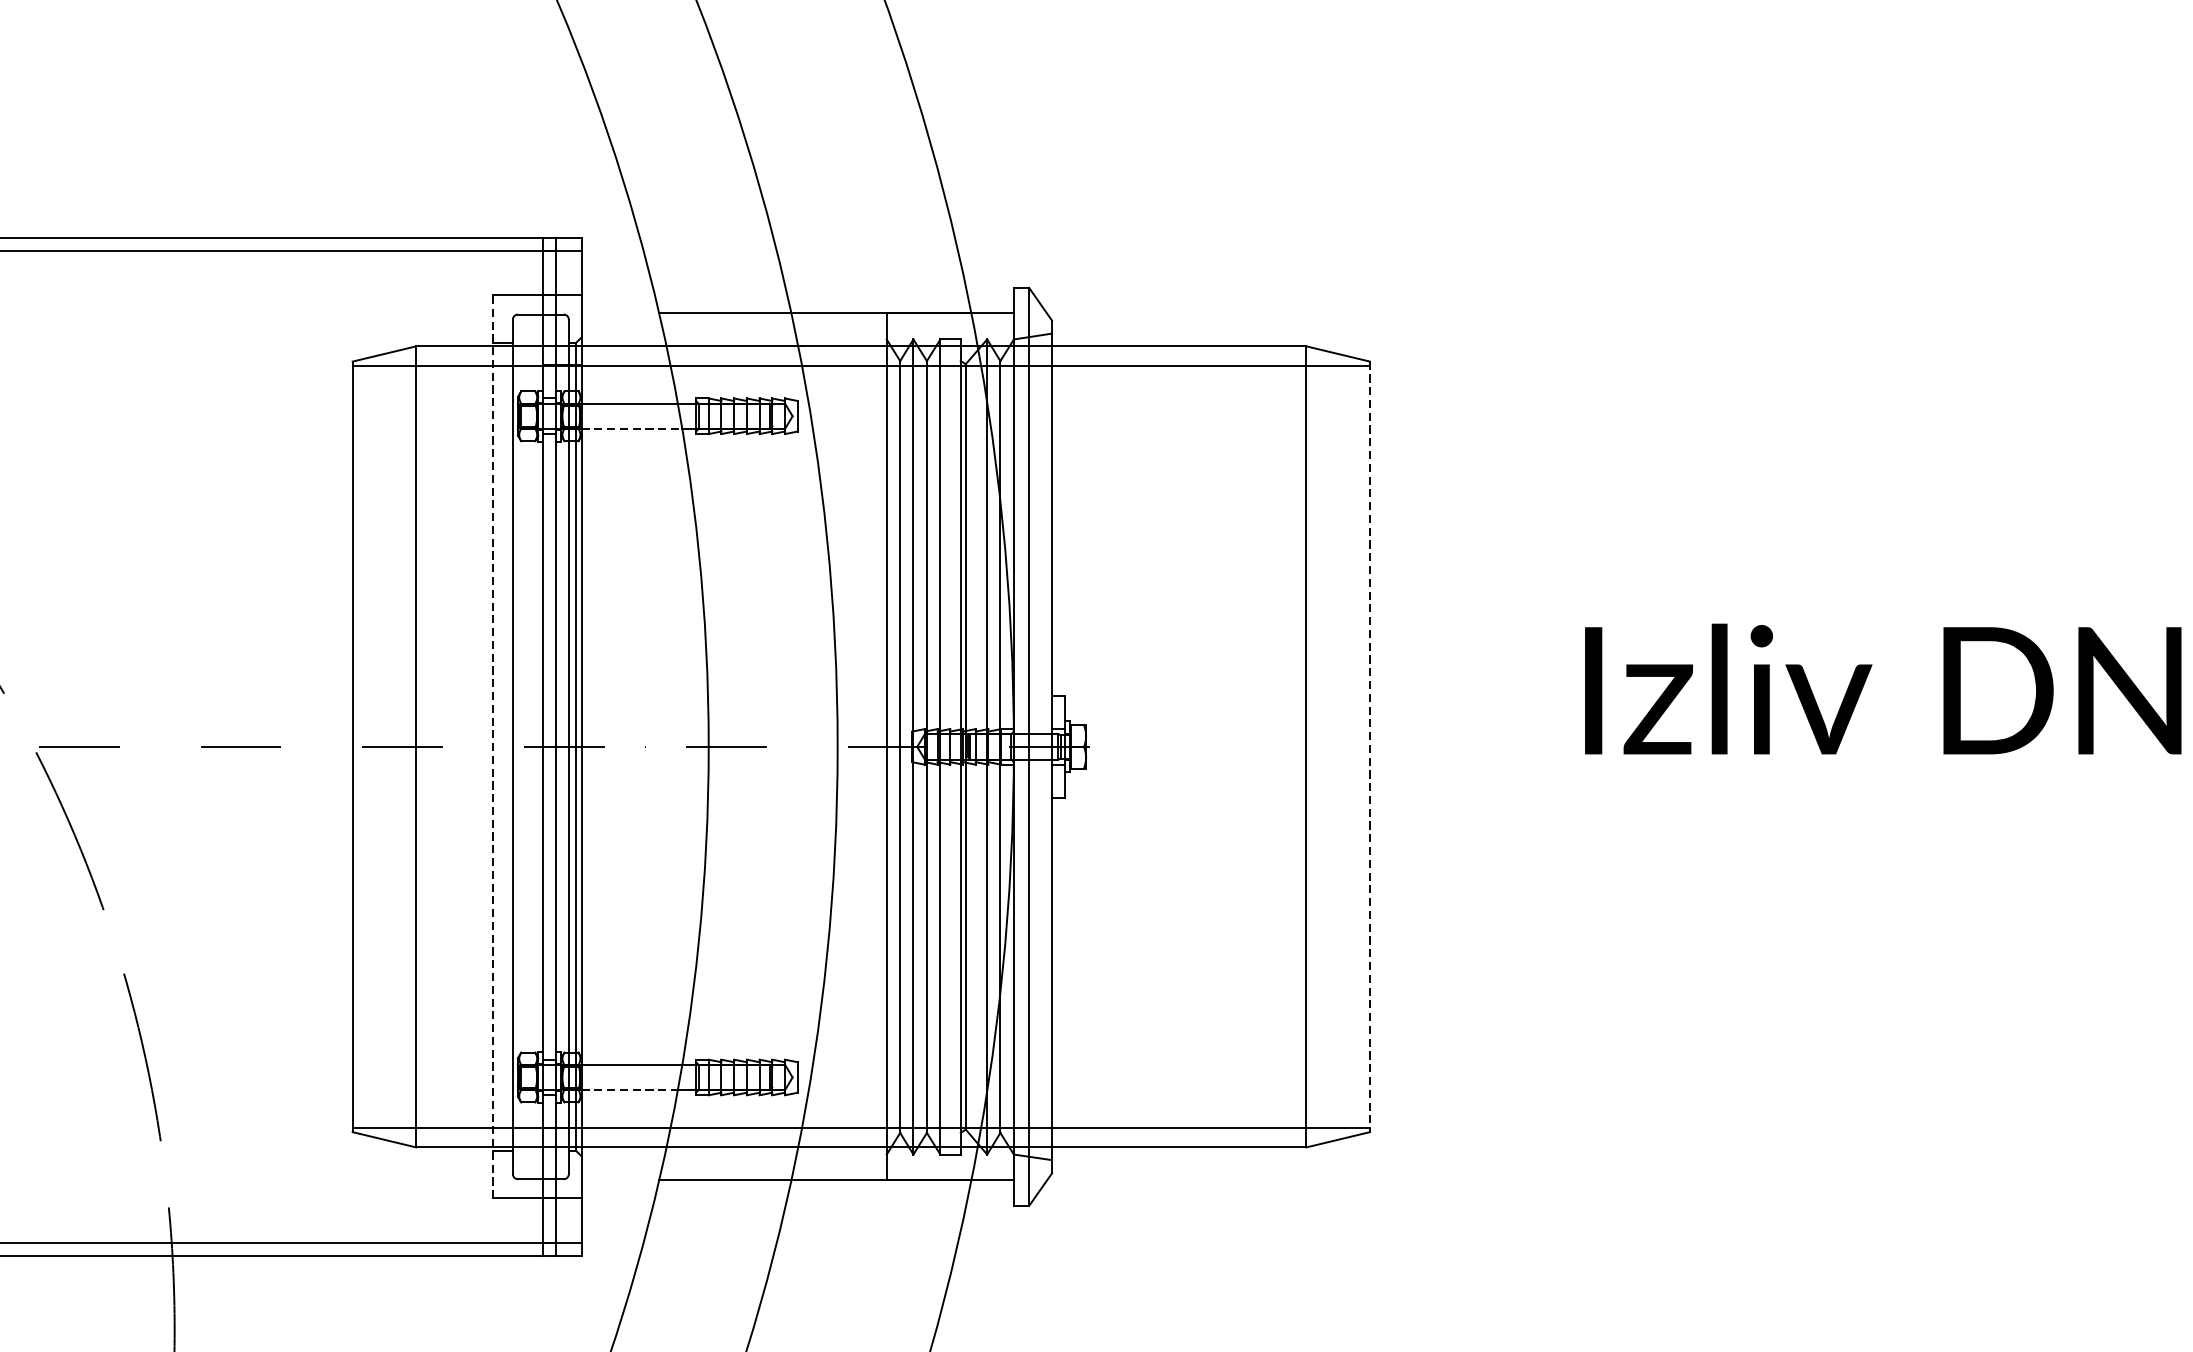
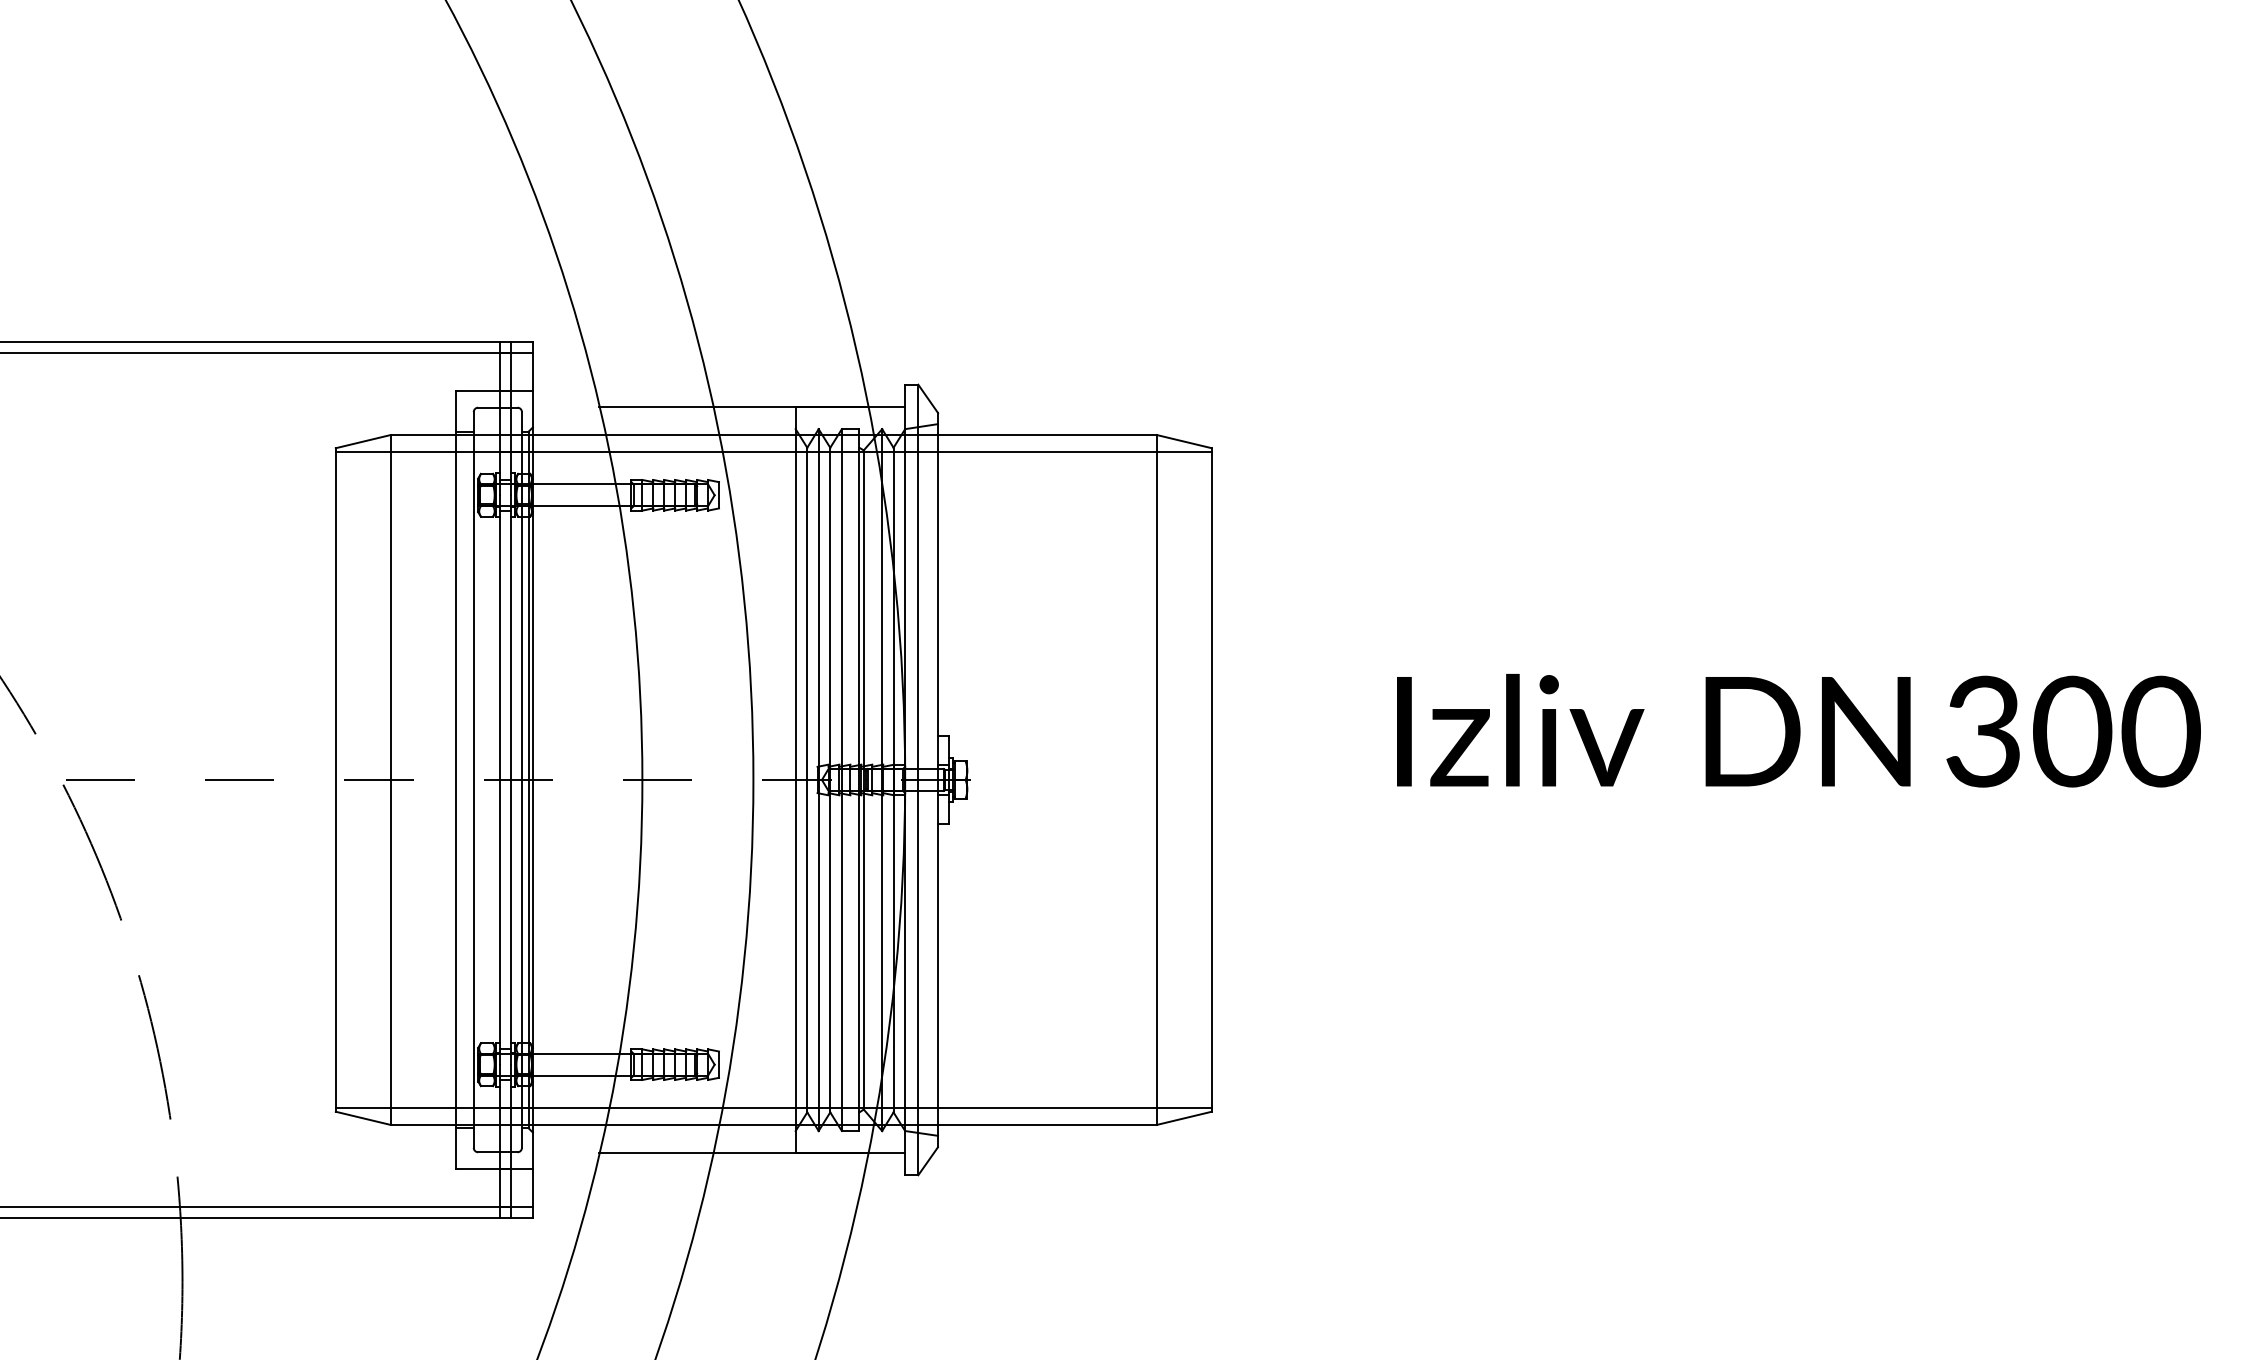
line: (632, 429) -> (576, 506), dashed -> solid
line: (492, 746) -> (456, 779), dashed -> solid
line: (1369, 746) -> (1211, 779), dashed -> solid
line: (629, 1090) -> (574, 1075), dashed -> solid

